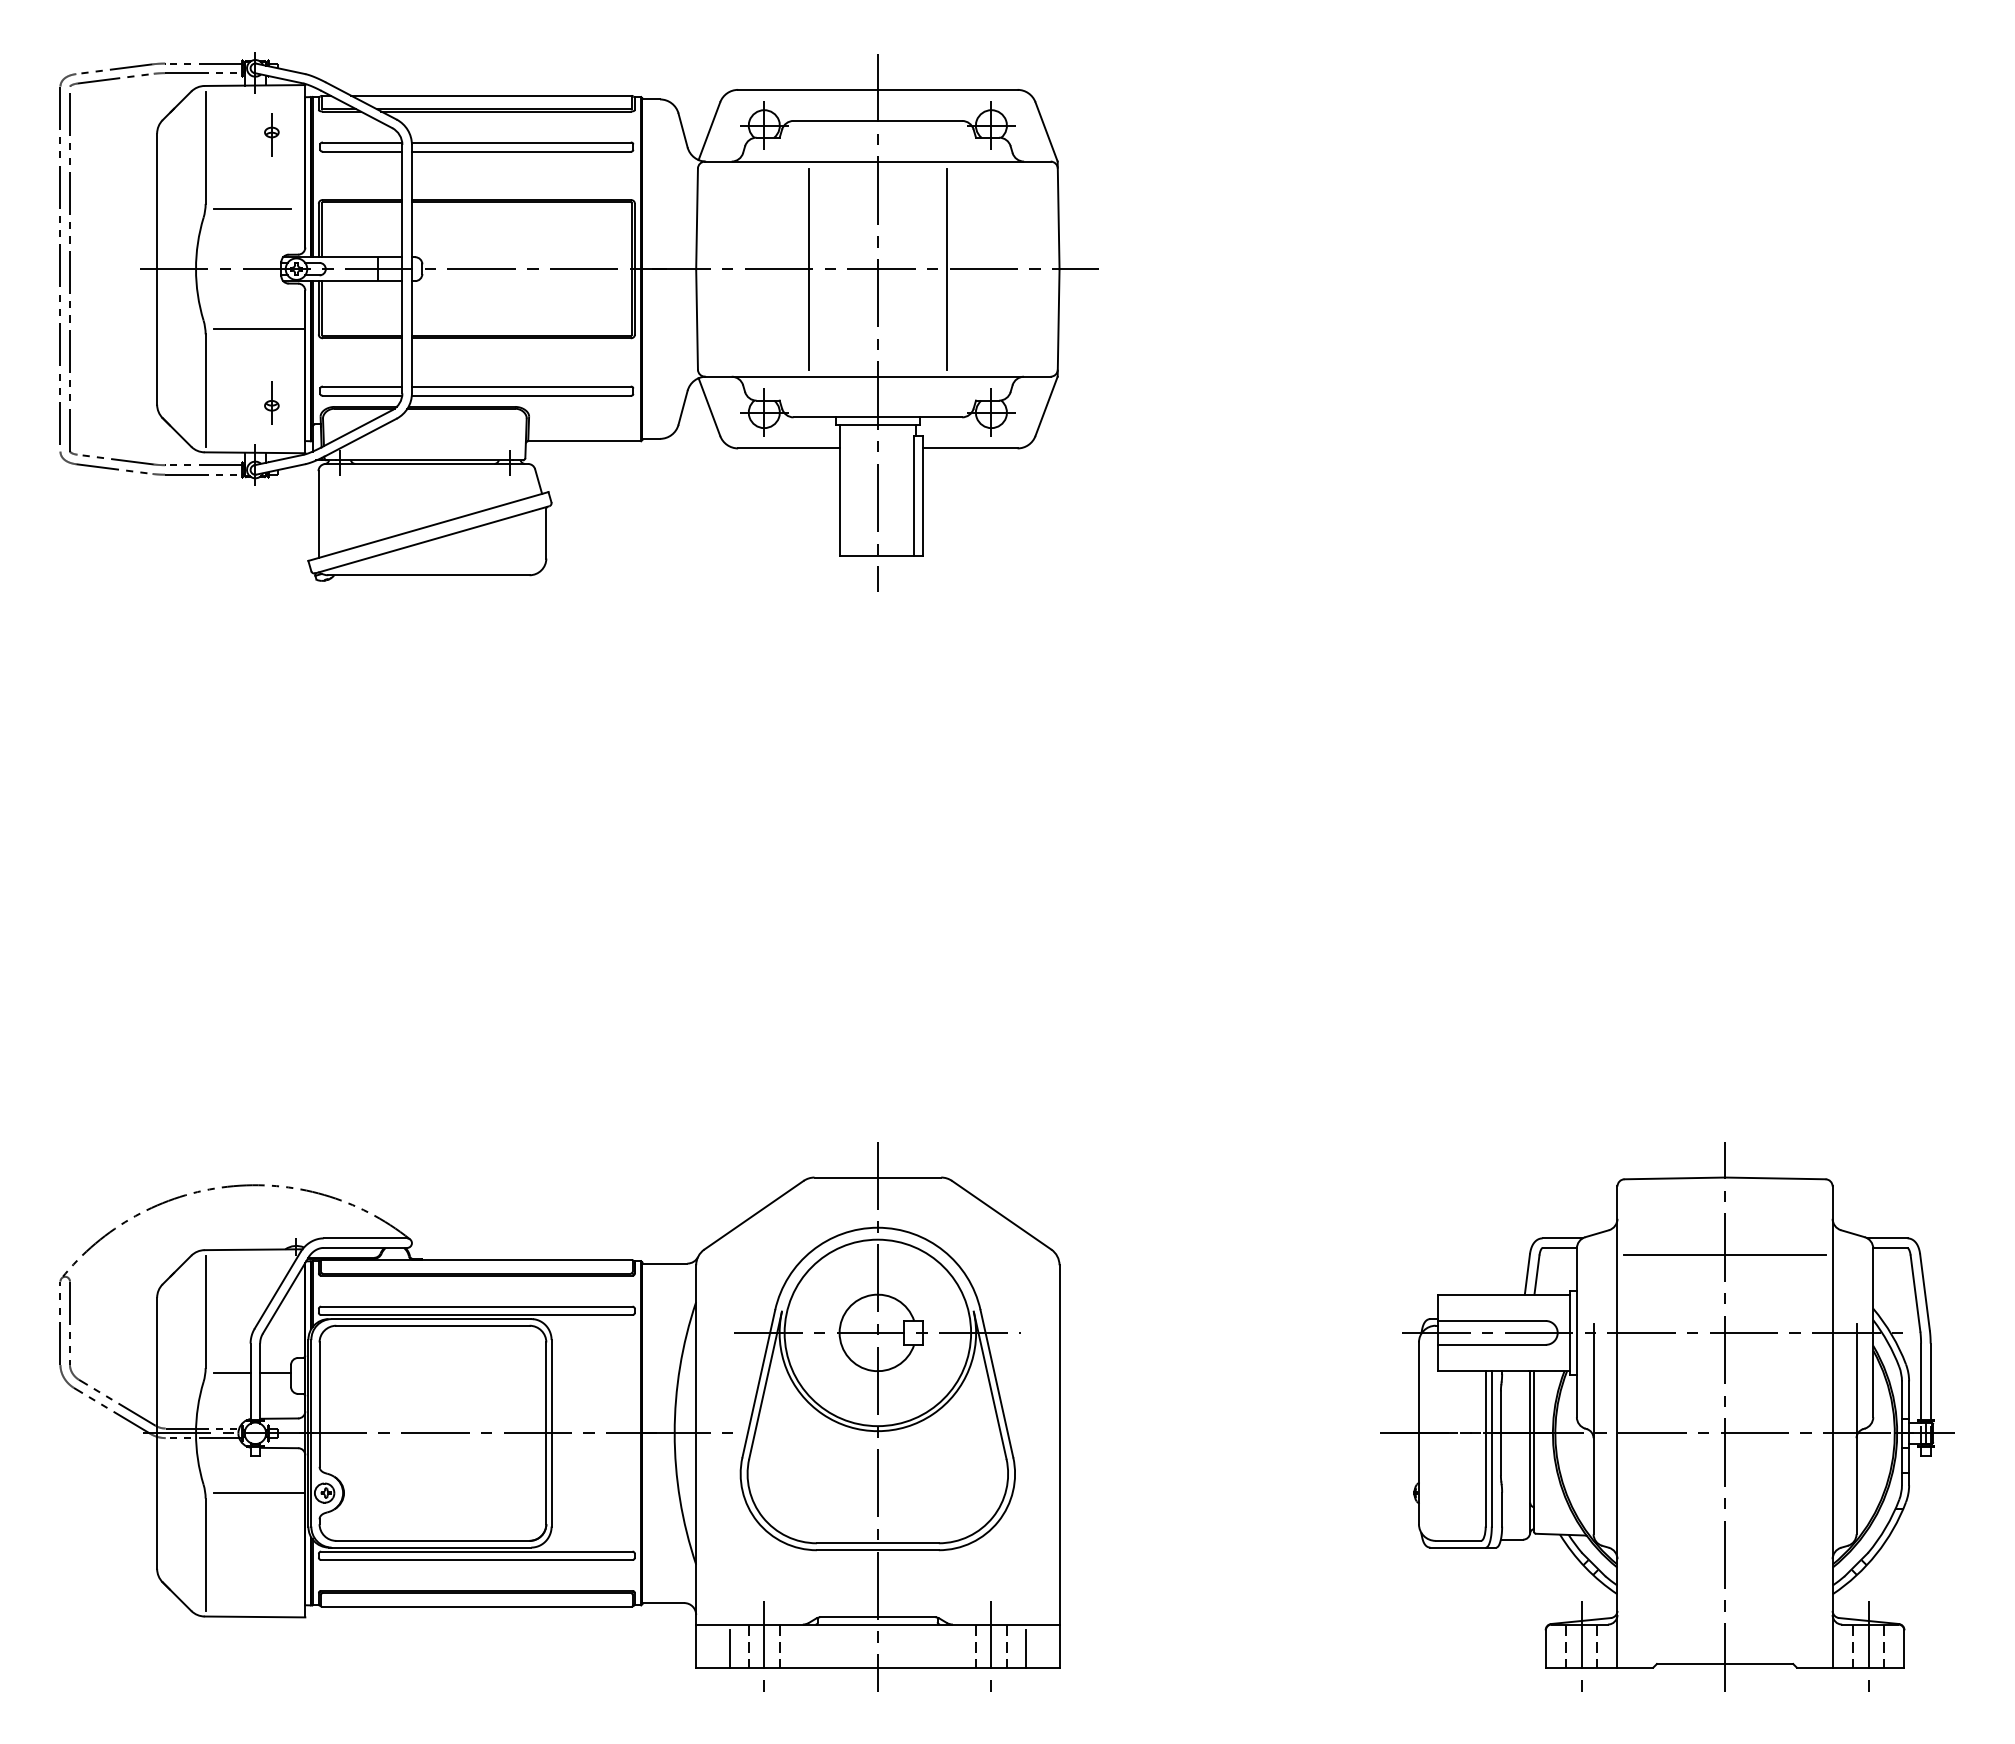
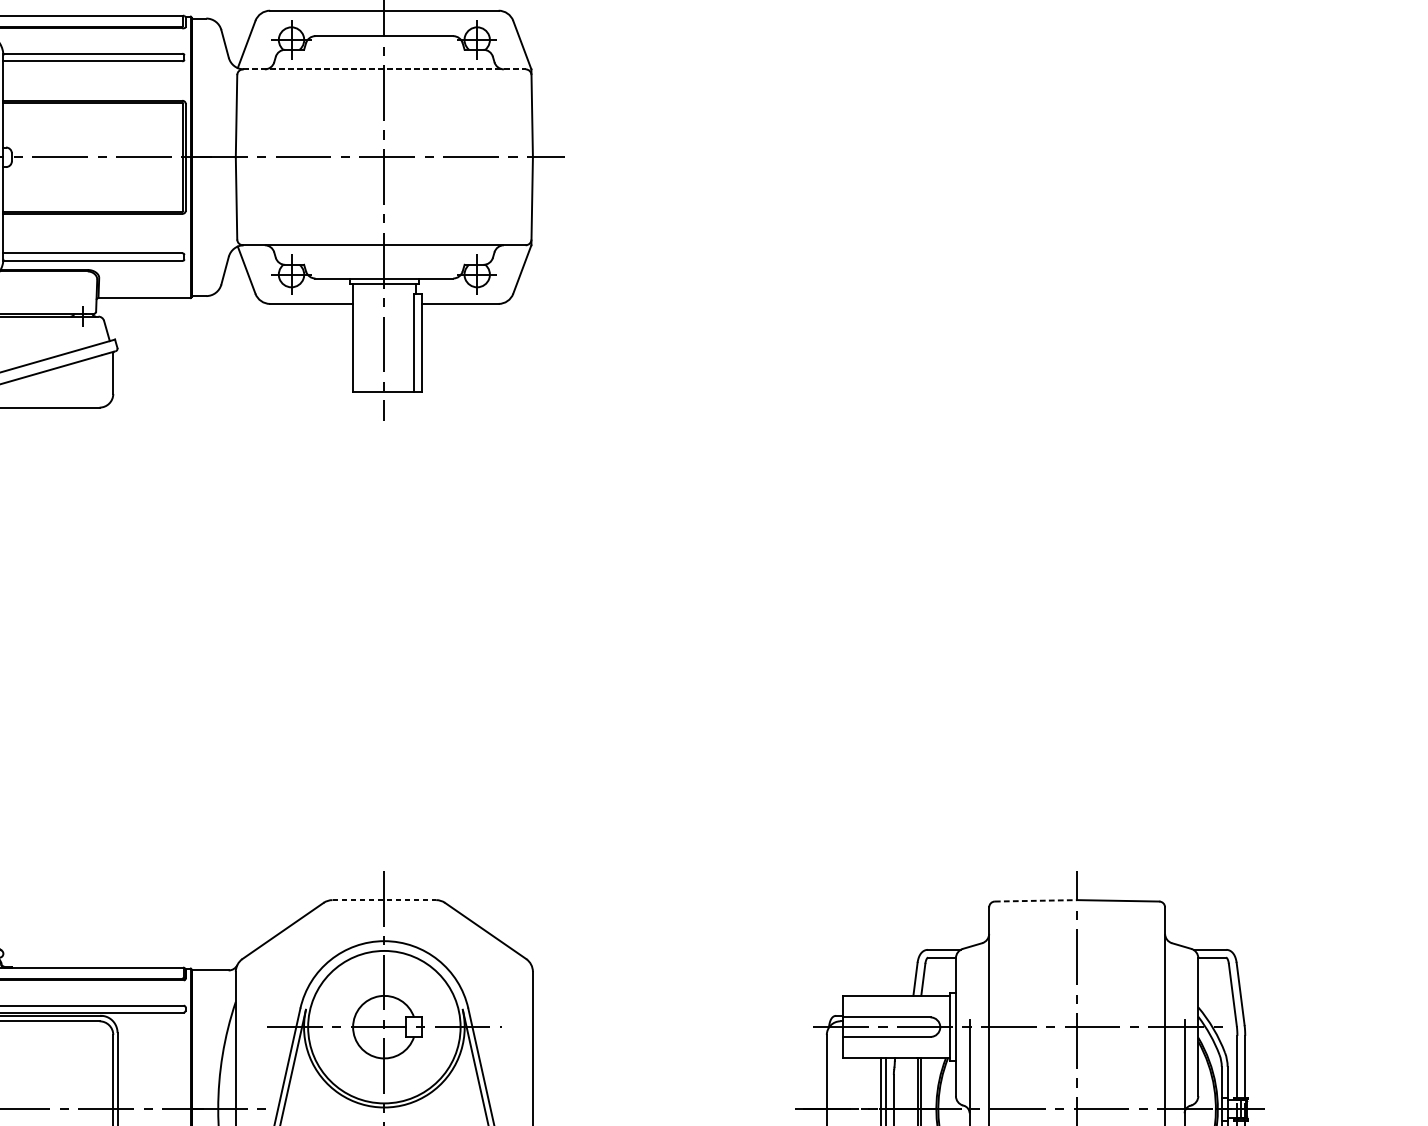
line: (877, 161) -> (384, 69), solid -> dashed
line: (808, 268) -> (327, 156), removed
line: (947, 268) -> (441, 156), removed
line: (878, 1177) -> (384, 900), solid -> dashed
line: (1675, 1178) -> (1036, 900), solid -> dashed
line: (1724, 1255) -> (1076, 963), removed

